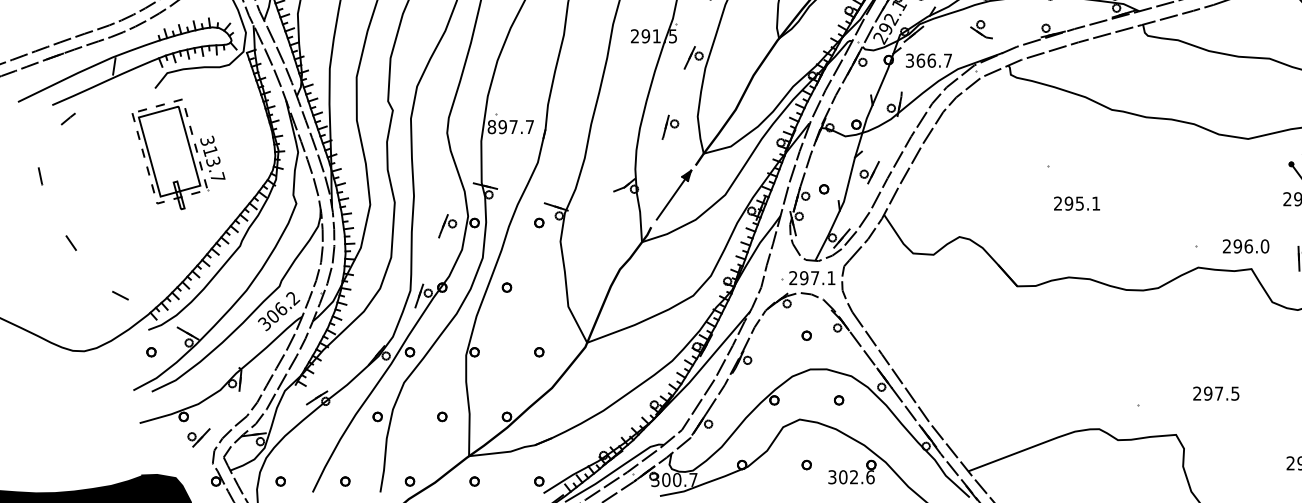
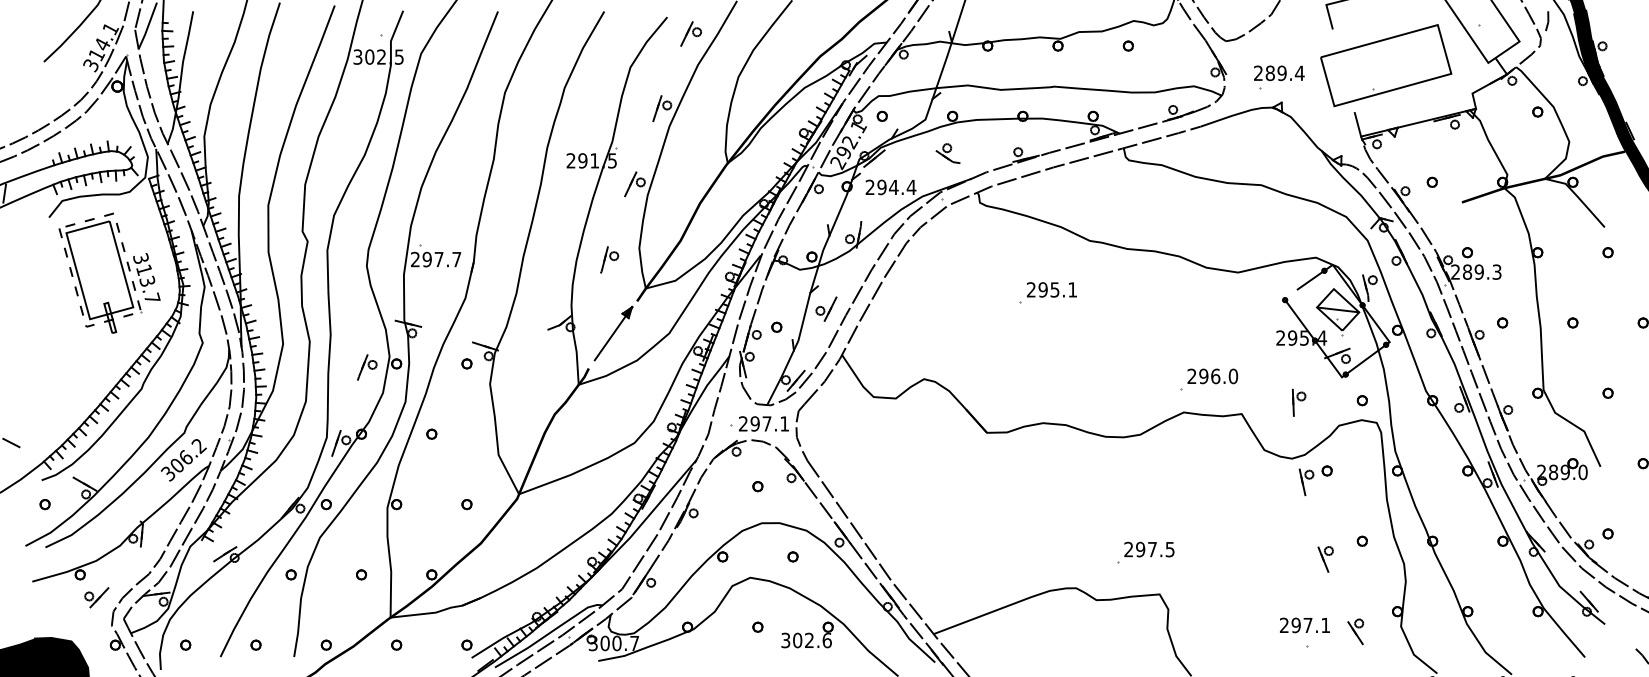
text: (928, 60) -> (890, 187), 366.7 -> 294.4
text: (491, 126) -> (414, 259), 897.7 -> 297.7
part: (178, 153) -> (109, 272), moved
text: (1076, 203) -> (1051, 289), moved
text: (1245, 246) -> (1212, 376), moved
text: (1216, 393) -> (1149, 549), moved

